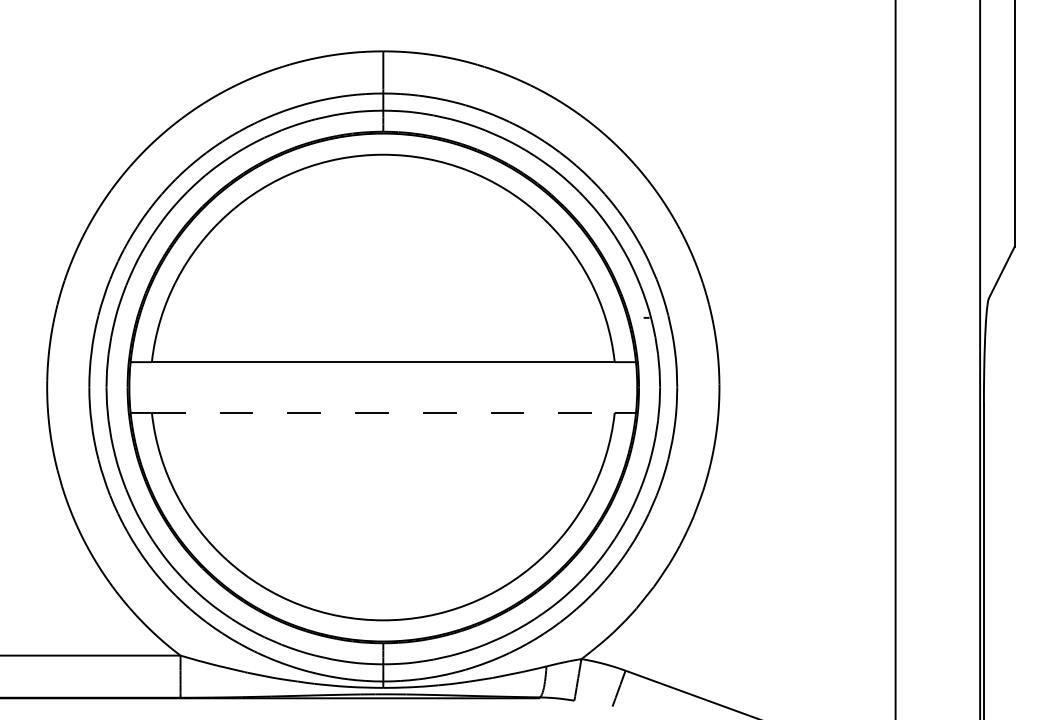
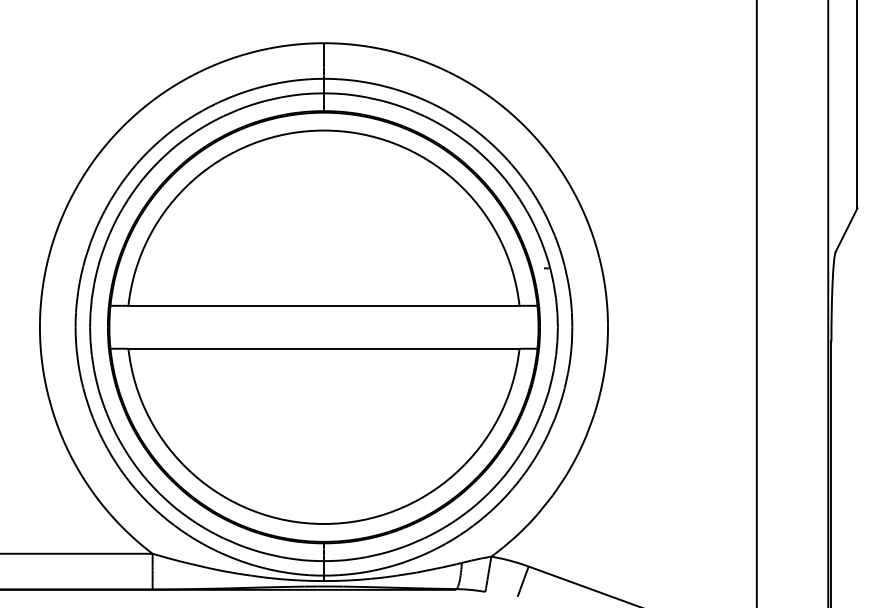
line: (382, 412) -> (323, 348), dashed -> solid

